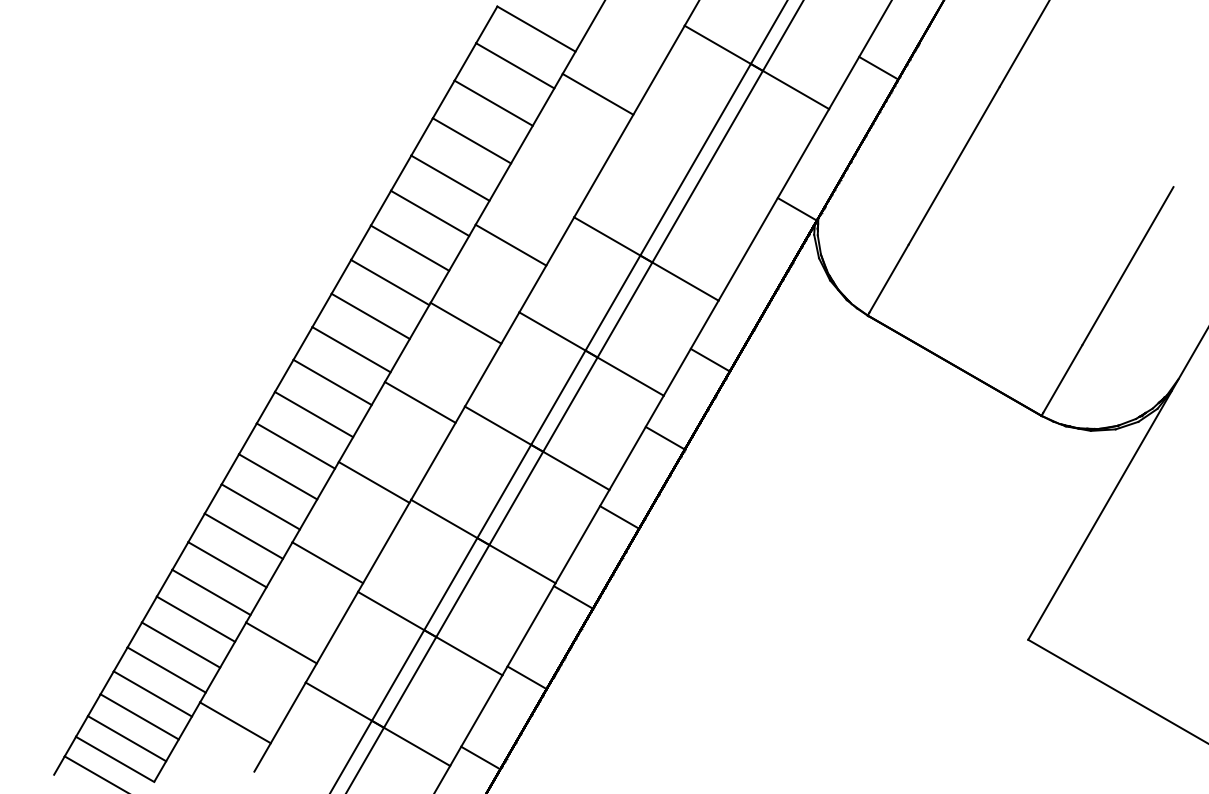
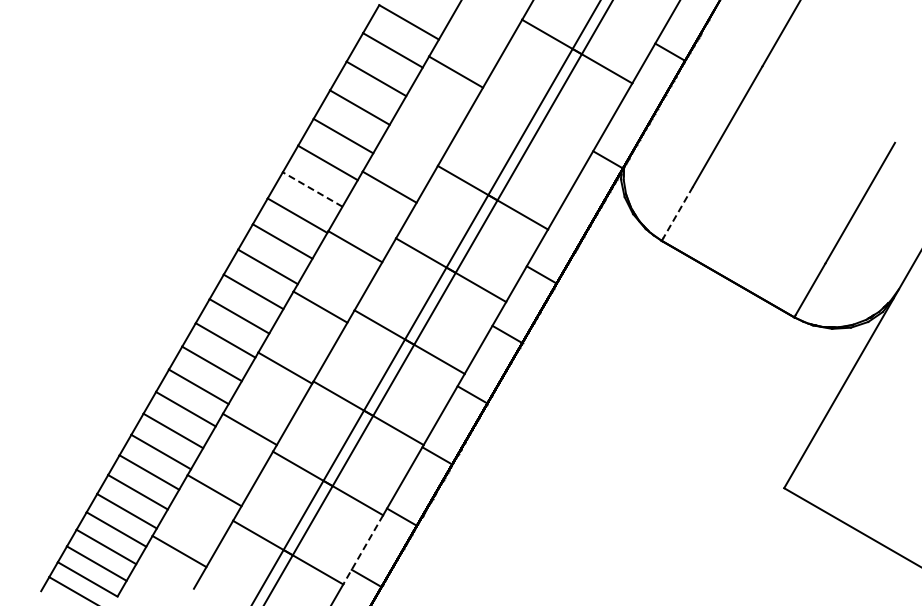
line: (409, 248) -> (312, 189), solid -> dashed
line: (889, 278) -> (678, 212), solid -> dashed
line: (476, 720) -> (363, 549), solid -> dashed

